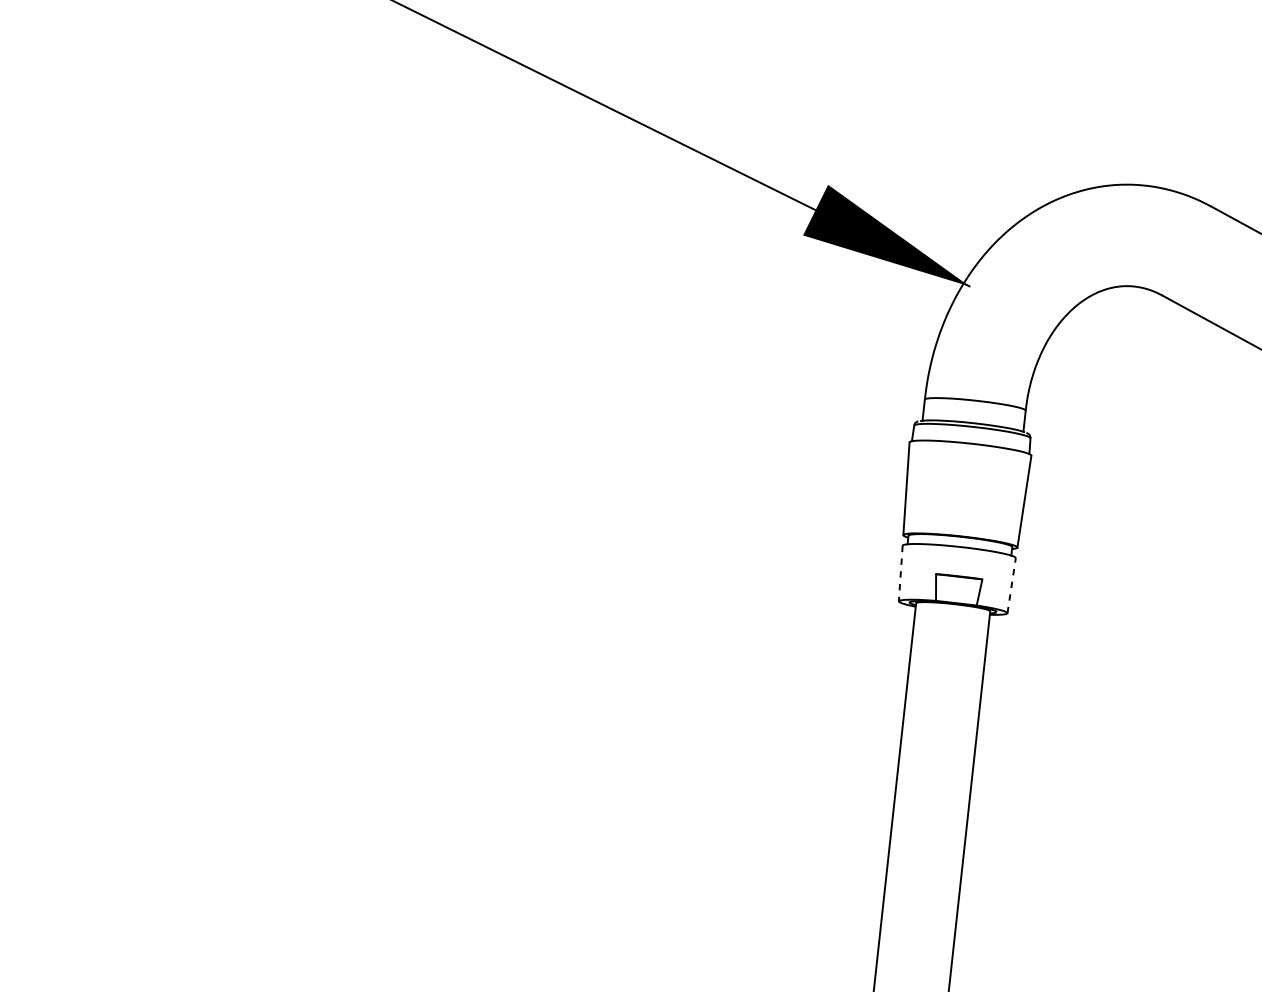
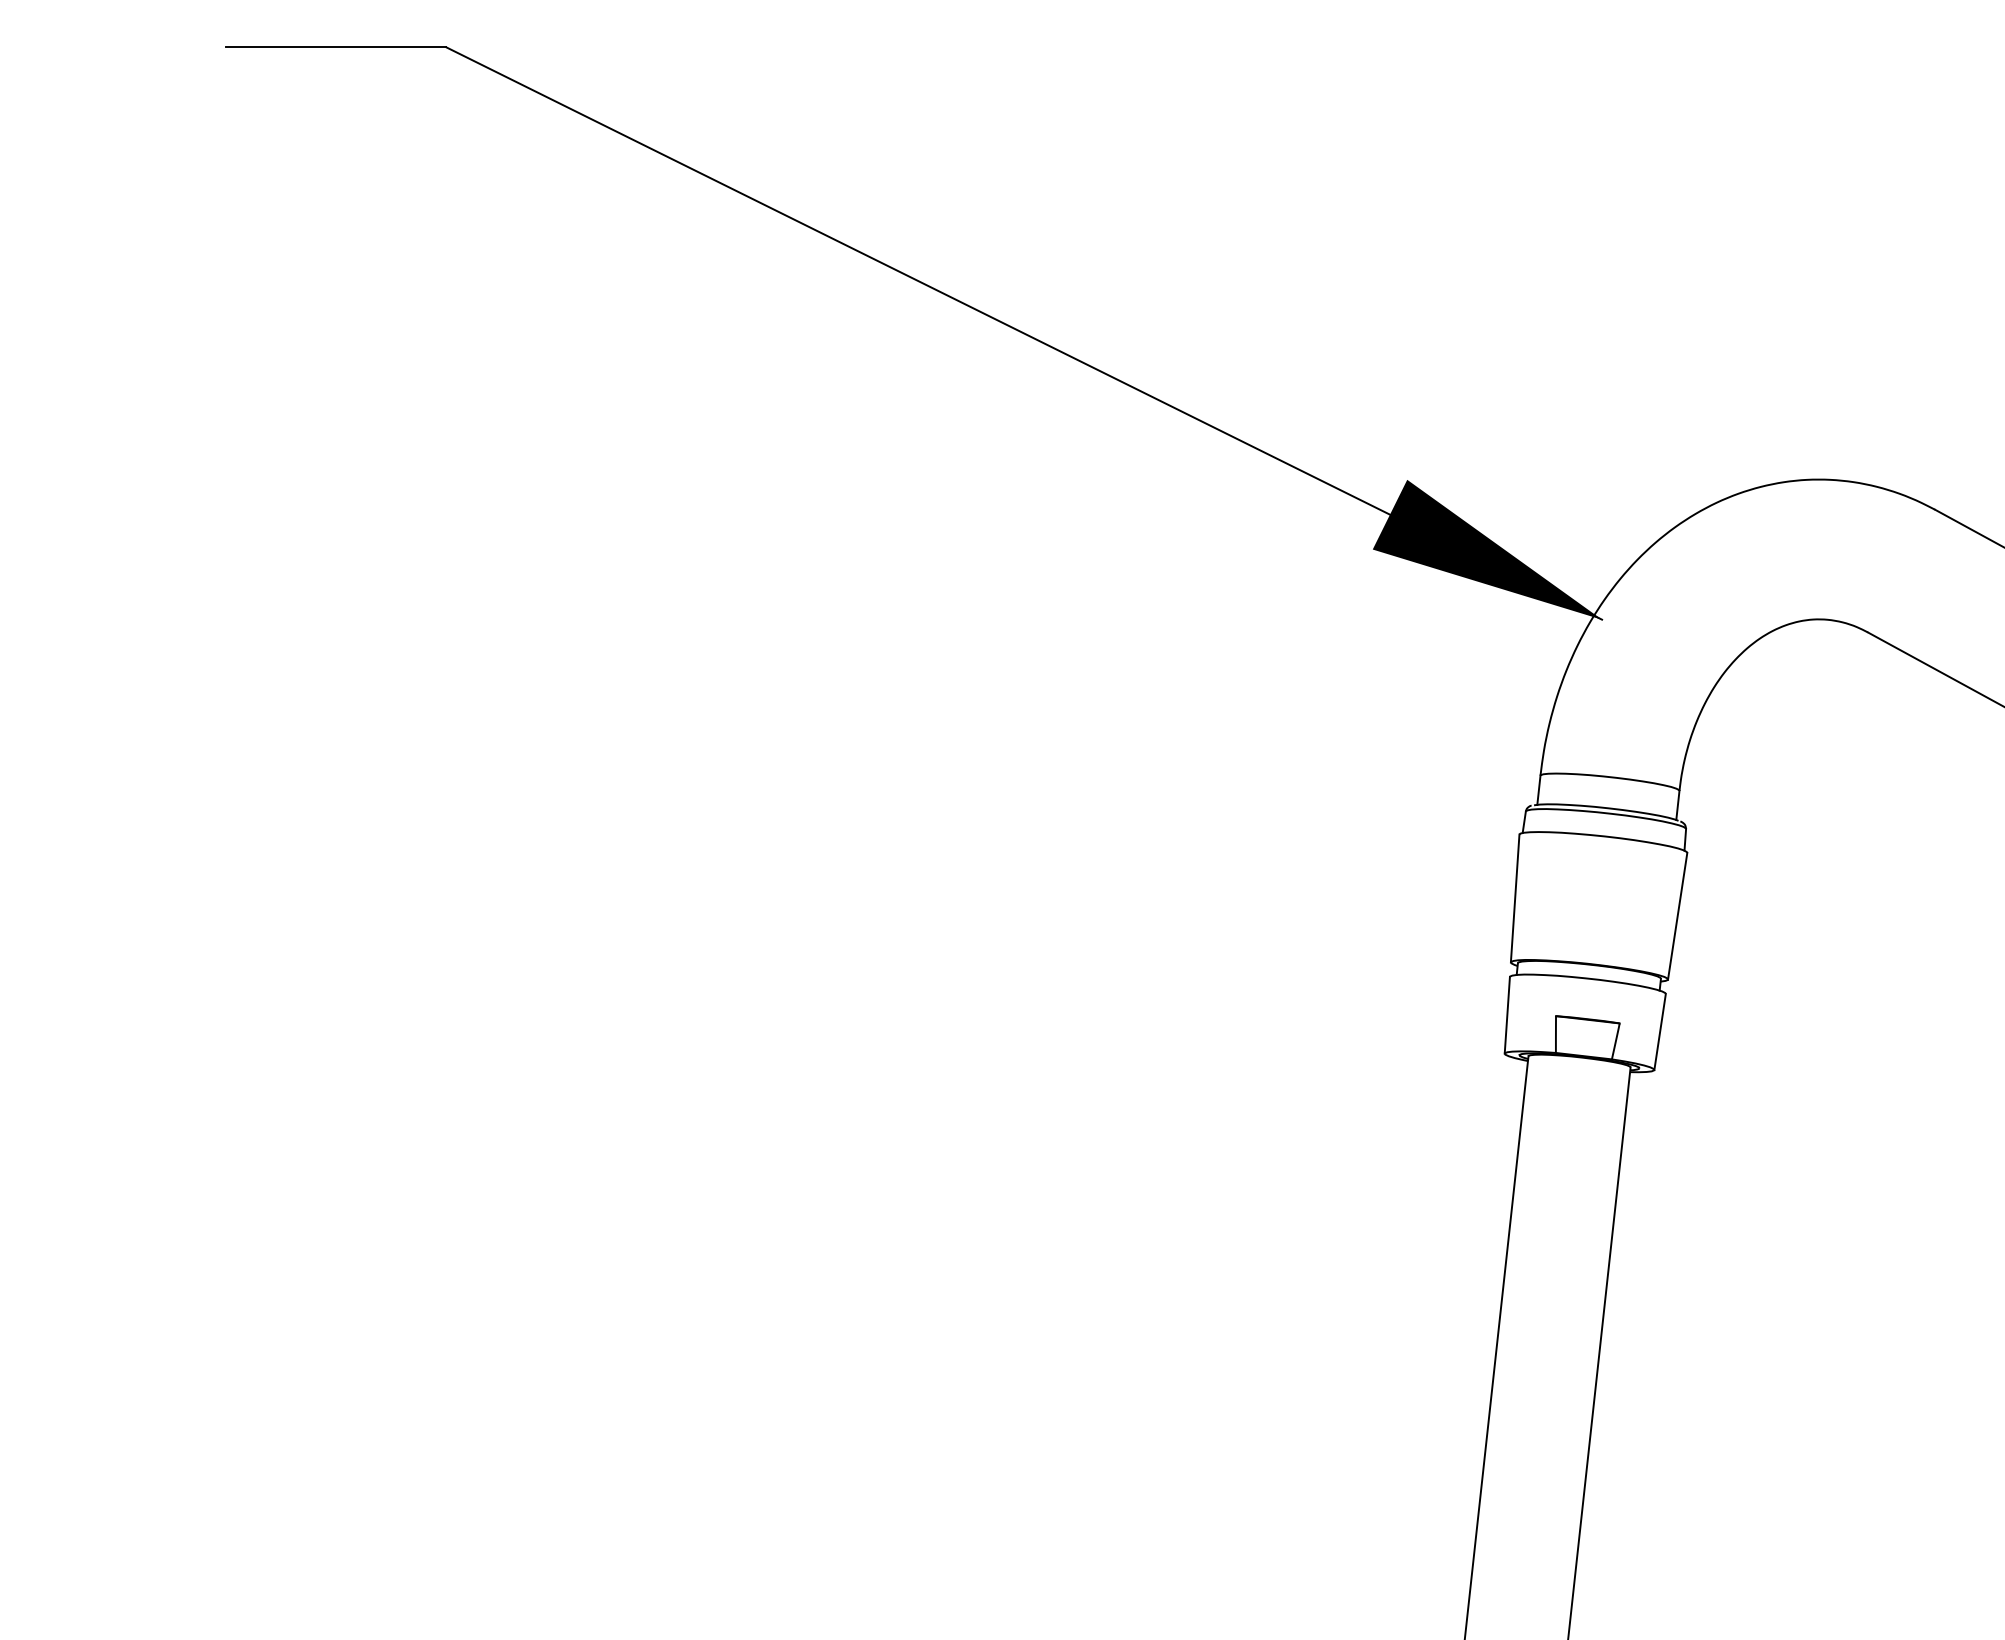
line: (900, 573) -> (1507, 1015), dashed -> solid
line: (1011, 585) -> (1660, 1031), dashed -> solid

